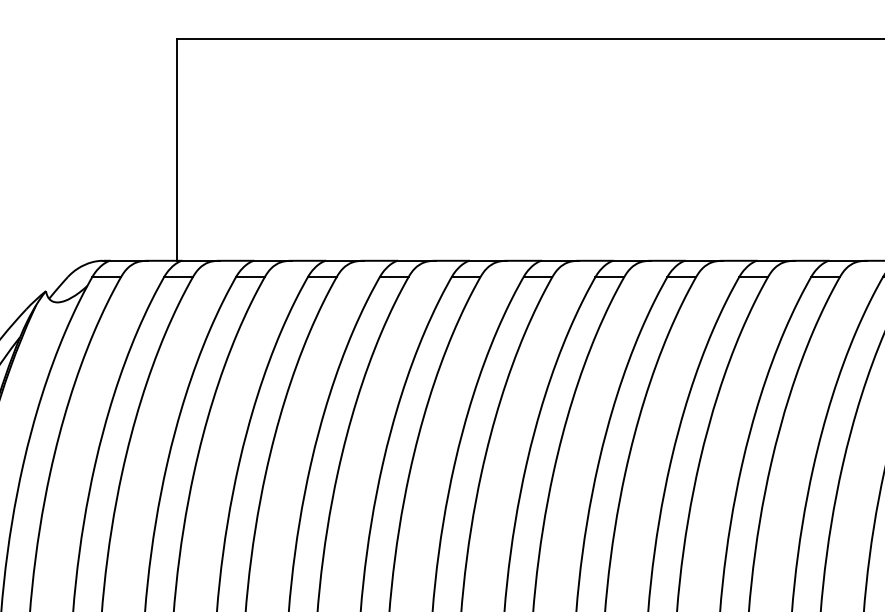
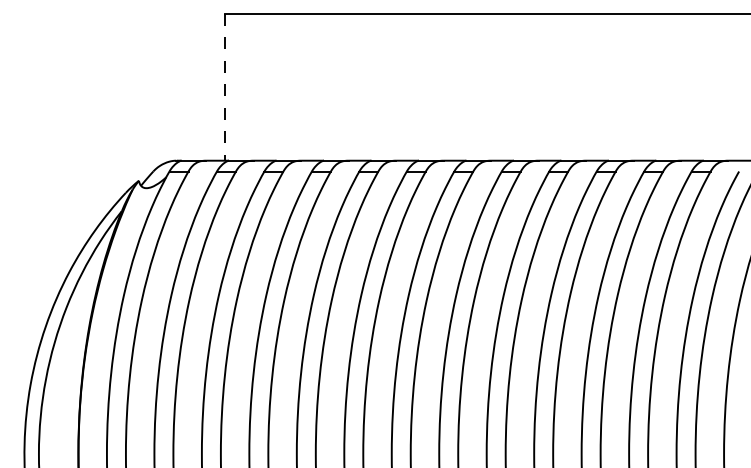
line: (177, 149) -> (225, 87), solid -> dashed

